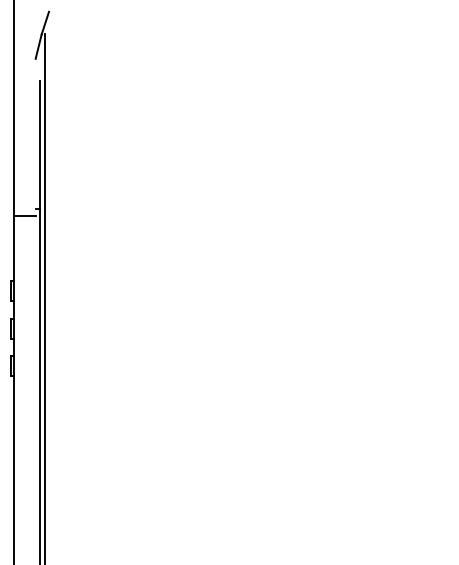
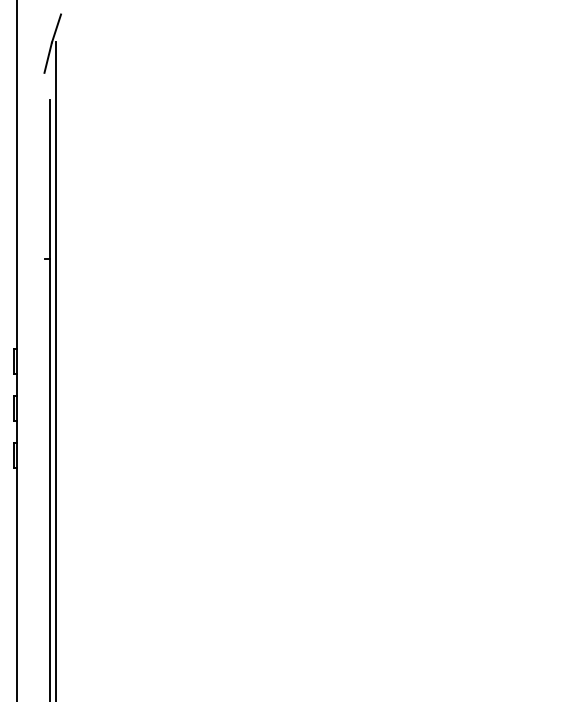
line: (24, 216) -> (30, 268), removed

